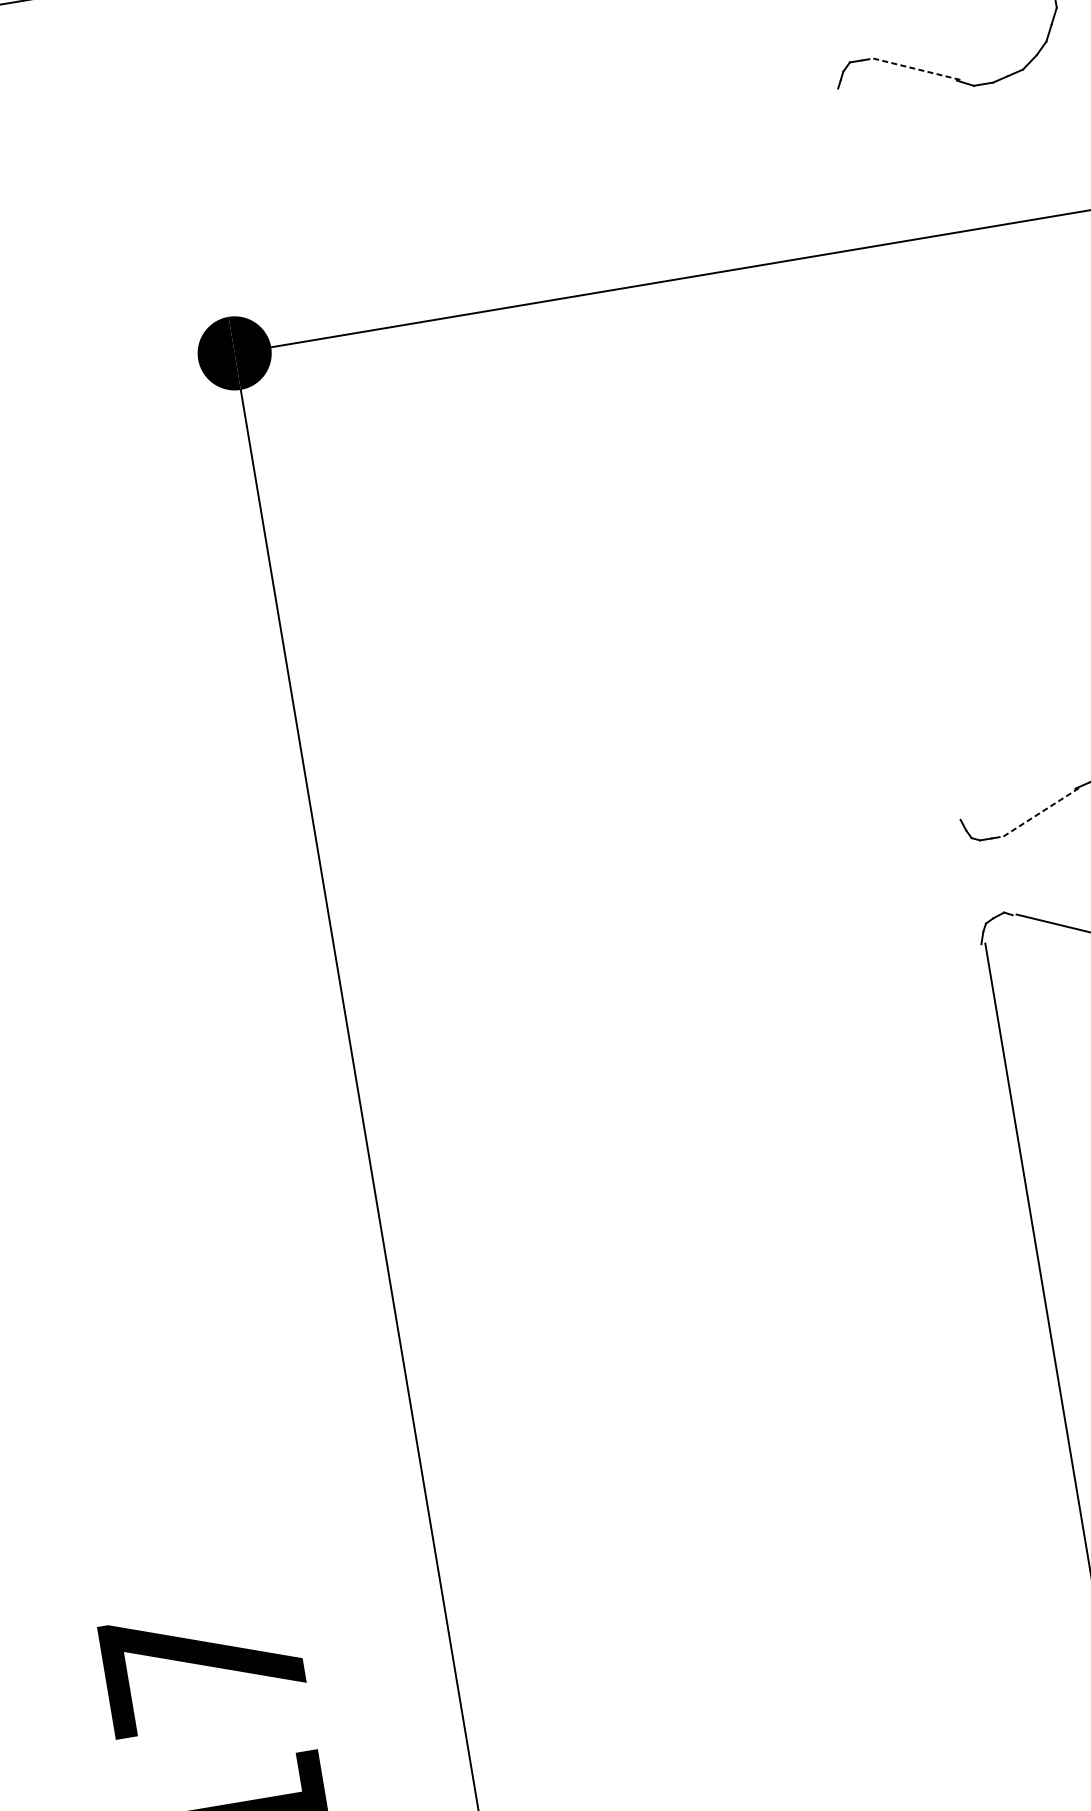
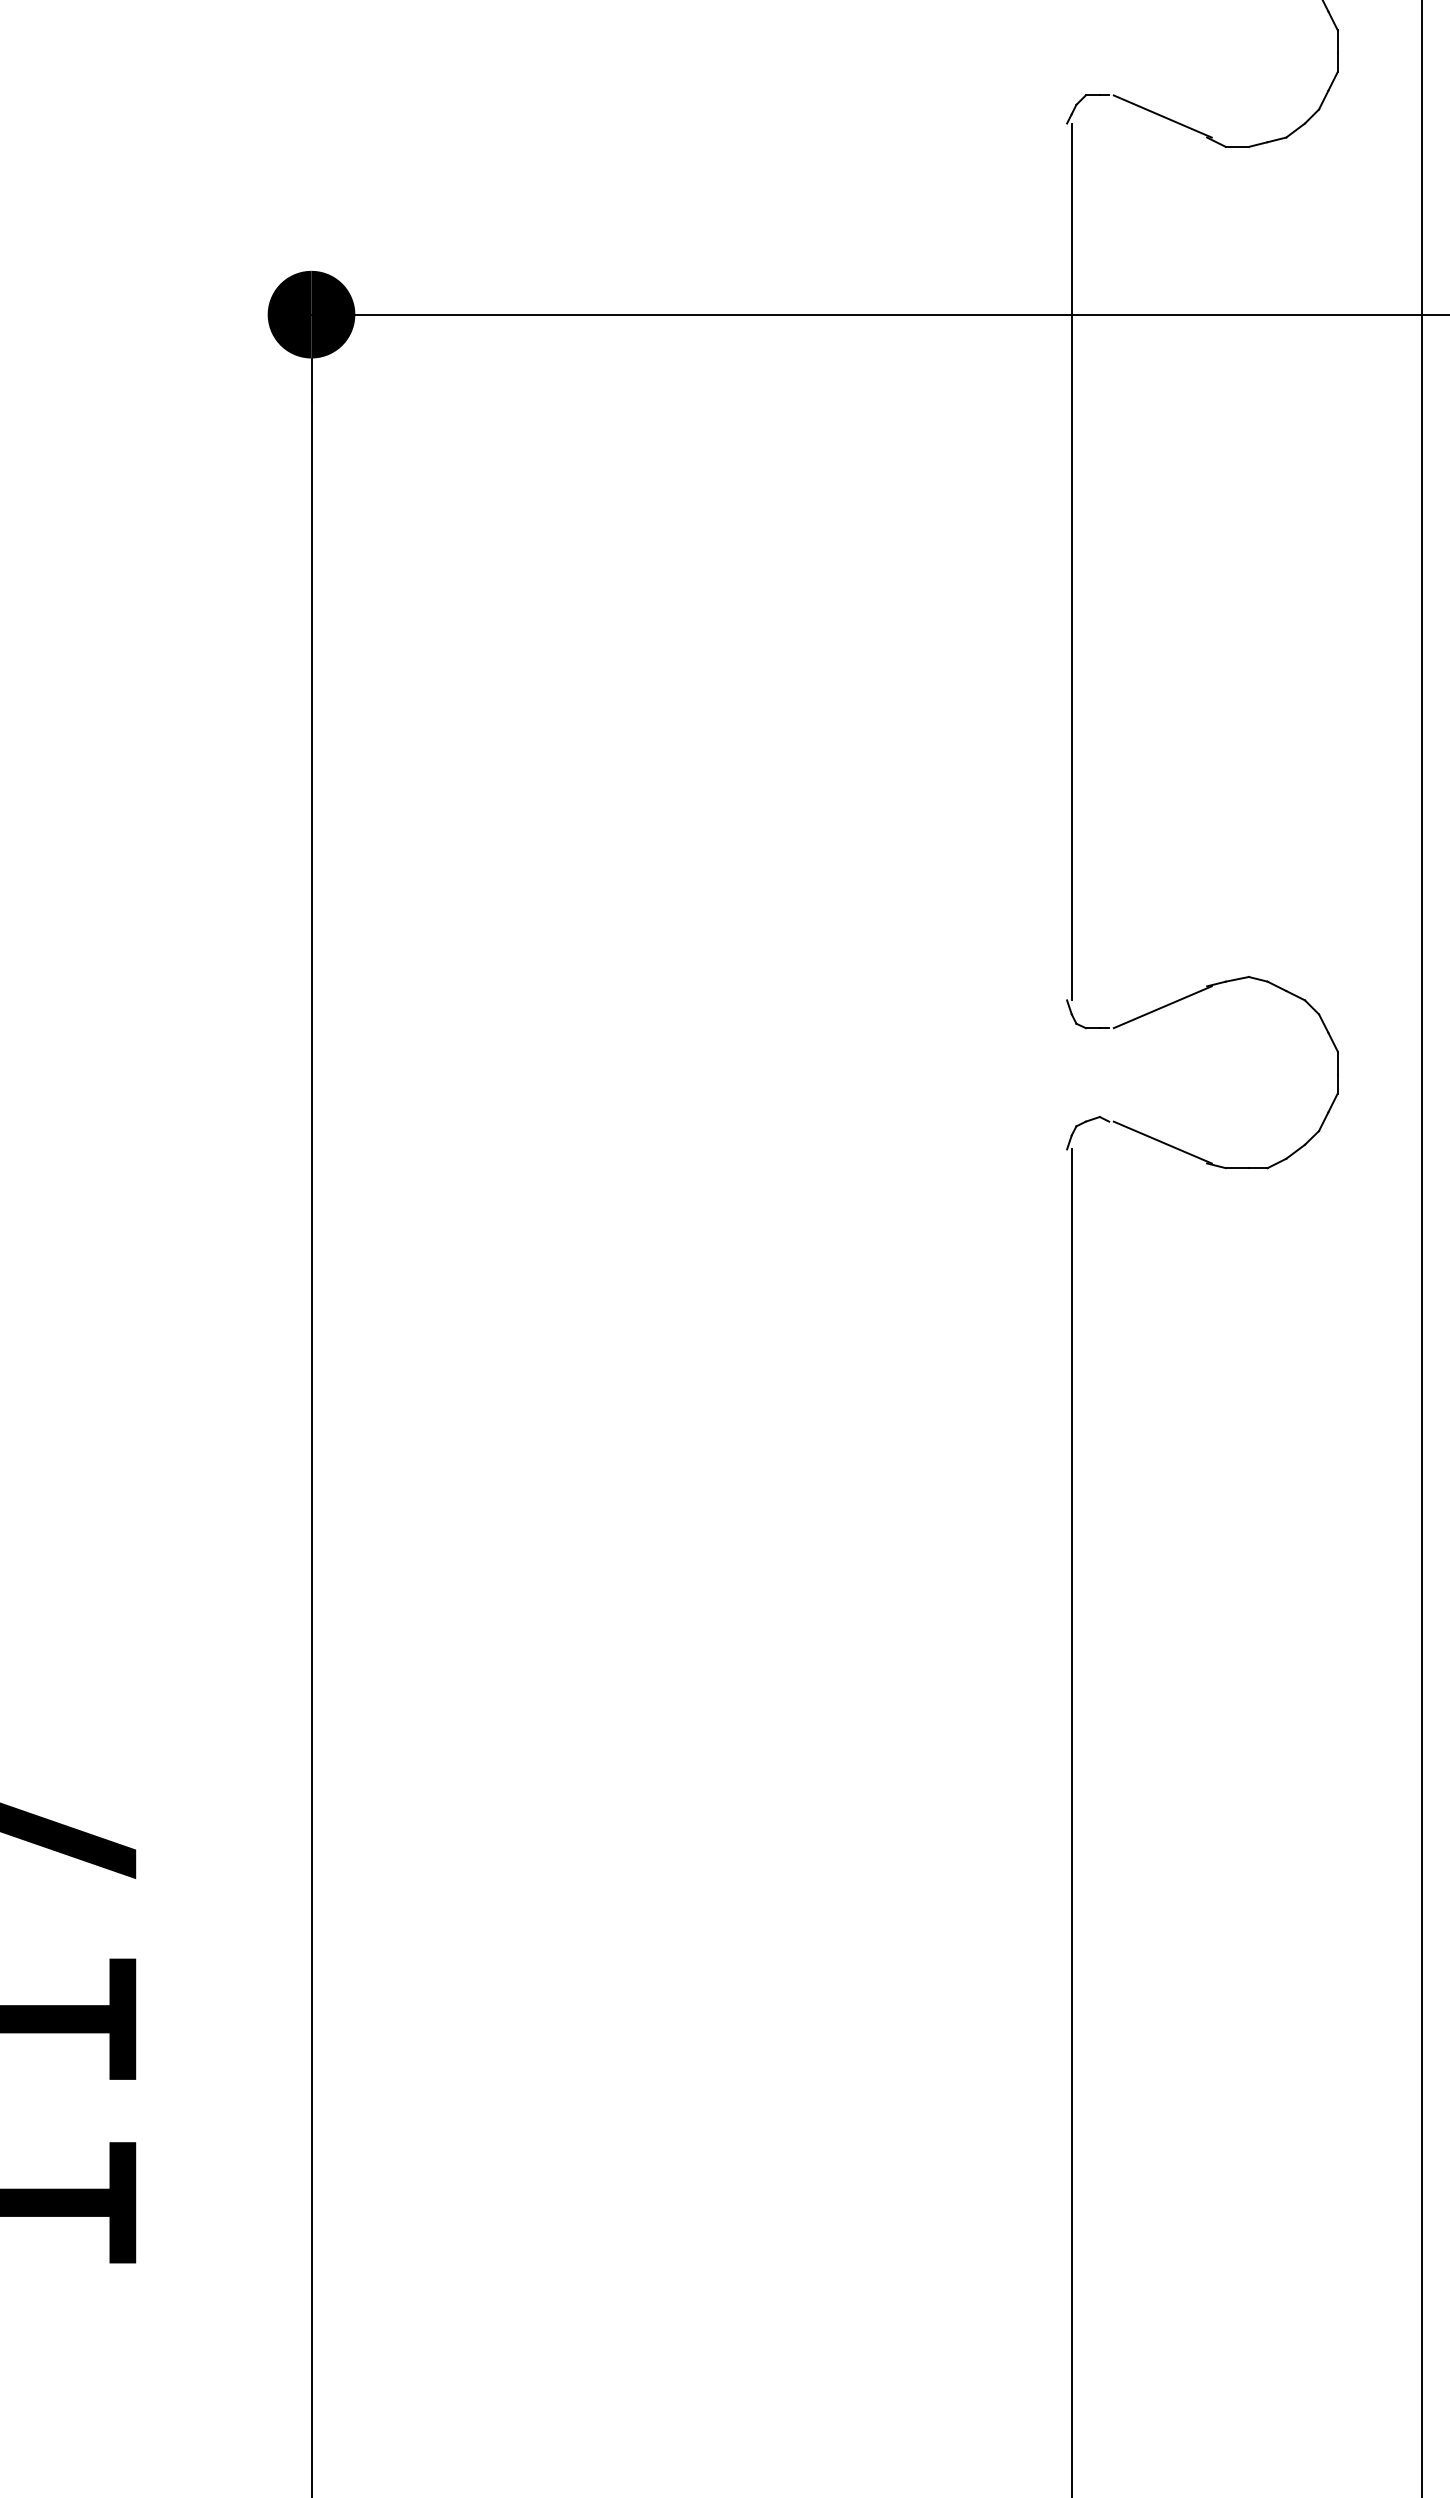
line: (917, 69) -> (1163, 116), dashed -> solid
line: (903, 453) -> (1071, 561), added
line: (1042, 812) -> (1163, 1007), dashed -> solid

